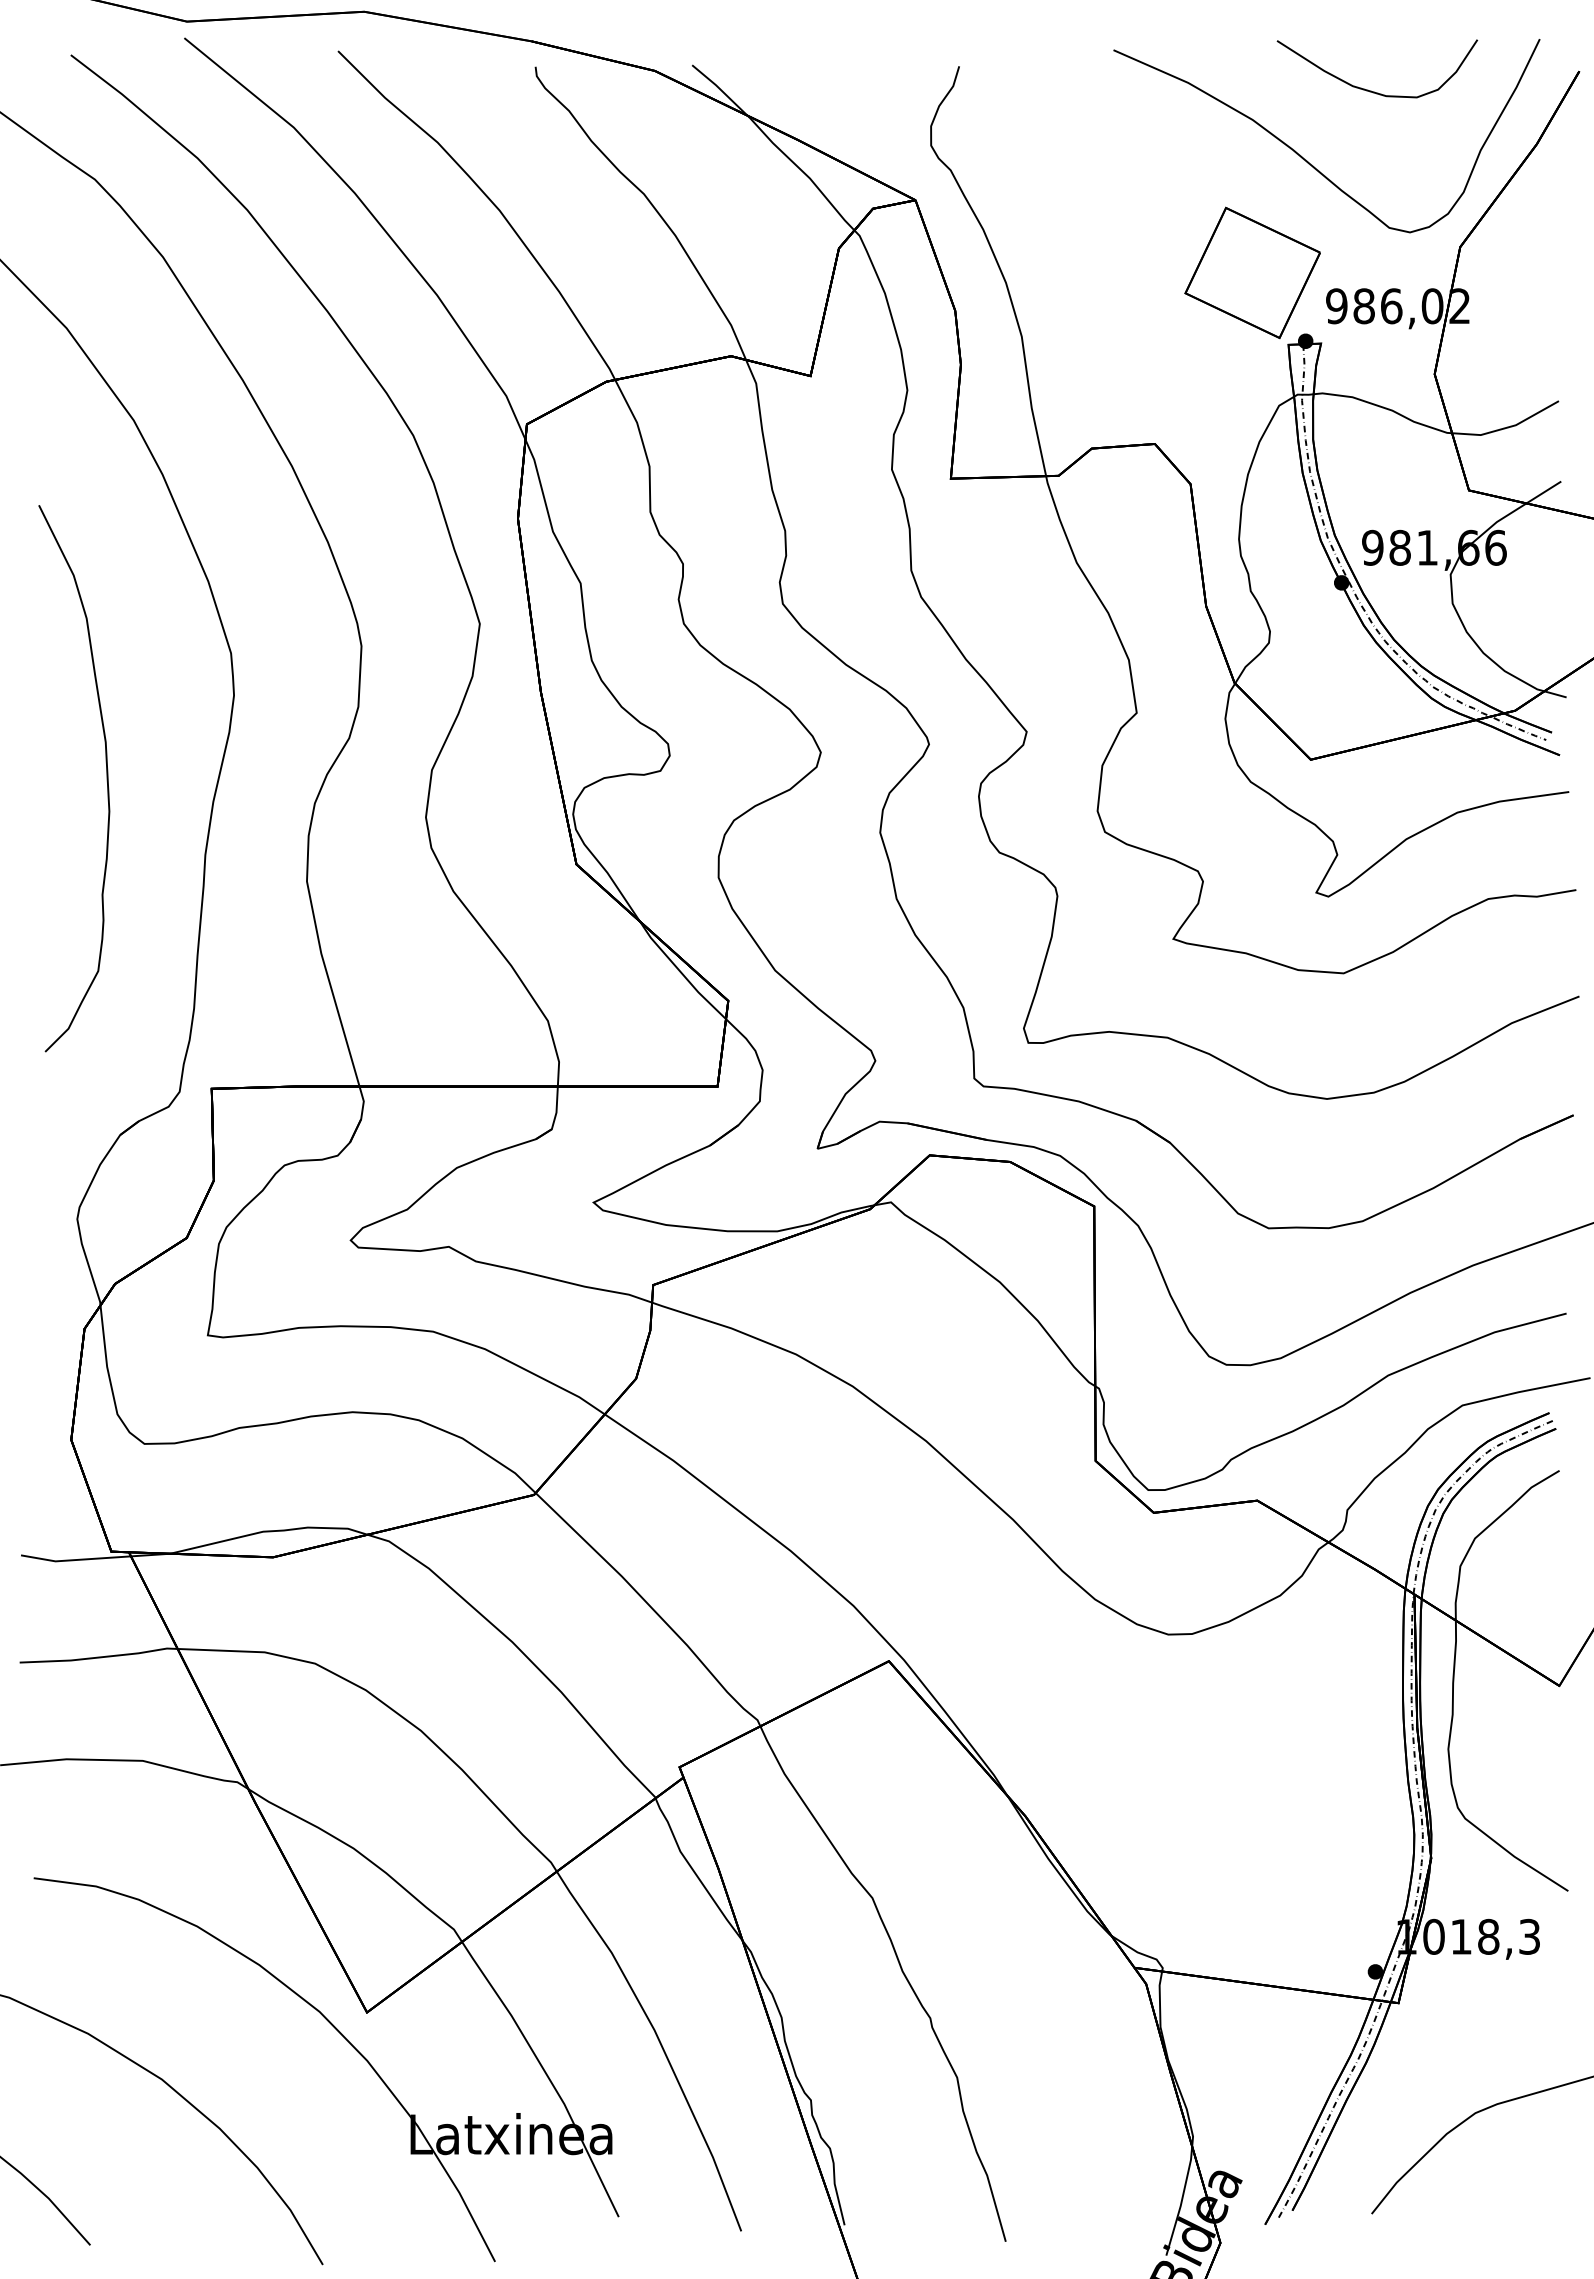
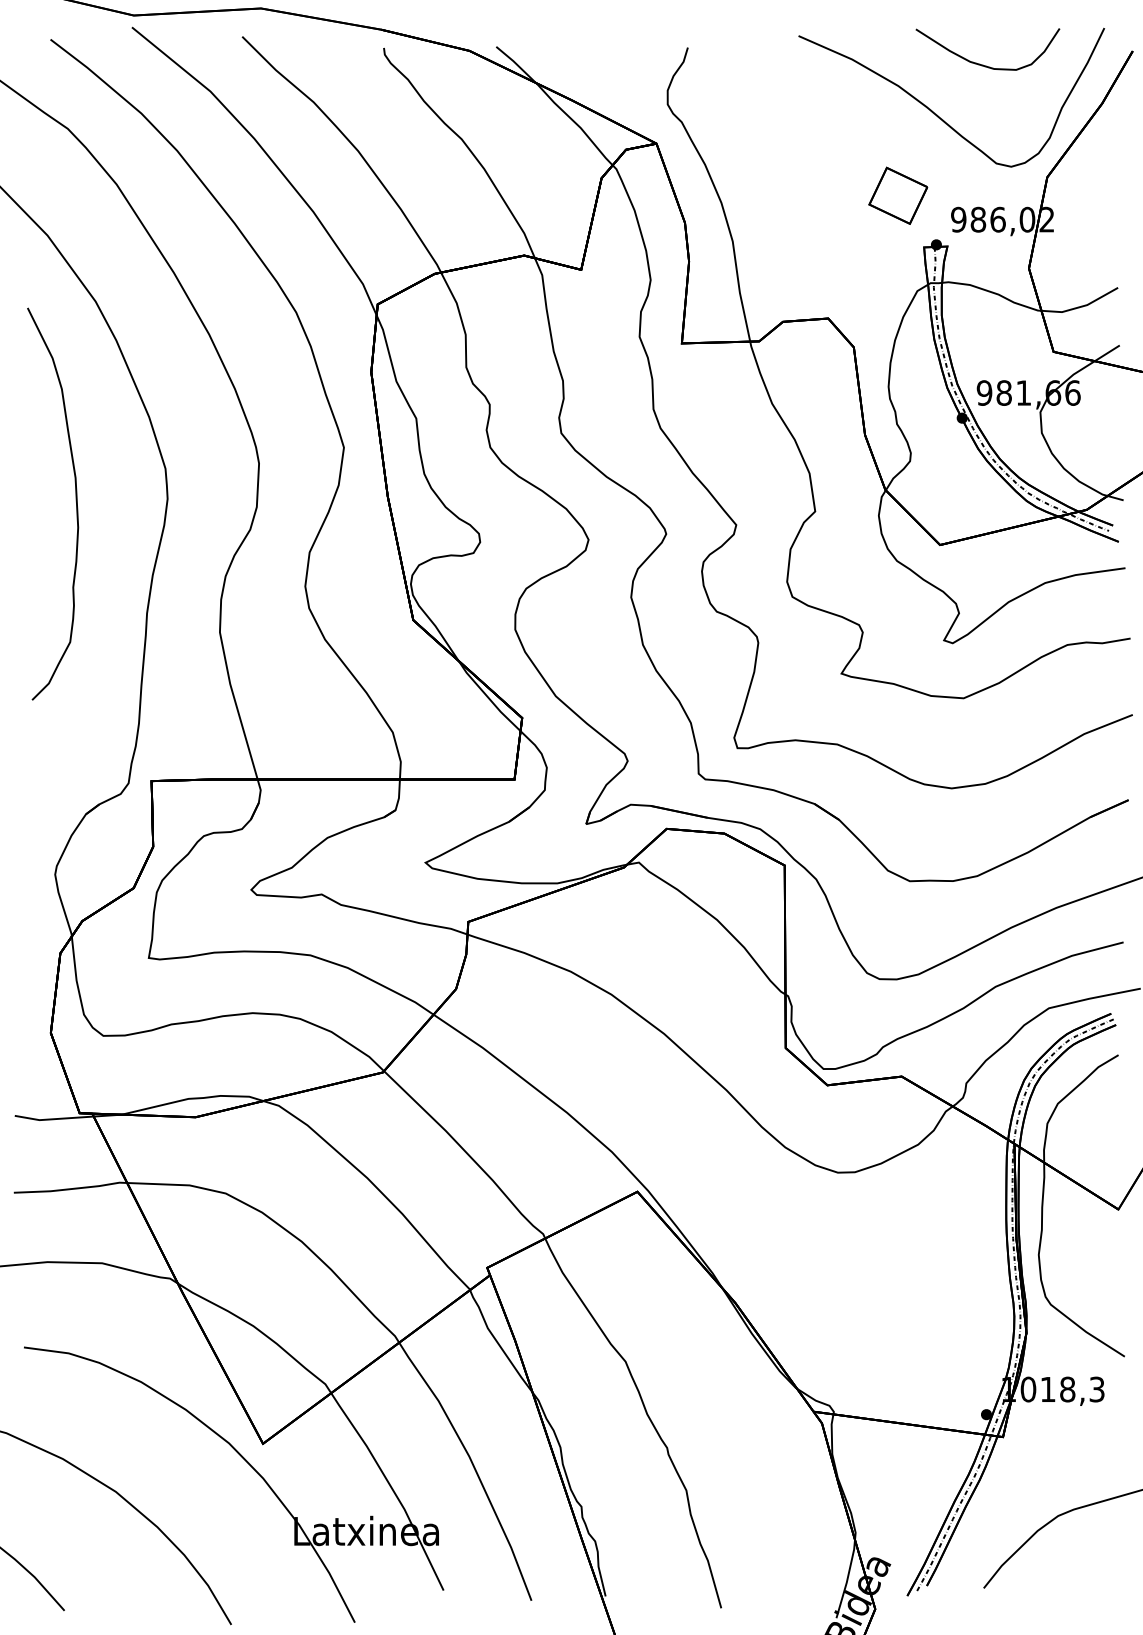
part: (1252, 272) -> (898, 195), size x0.6
curve: (106, 778) -> (76, 503), moved

